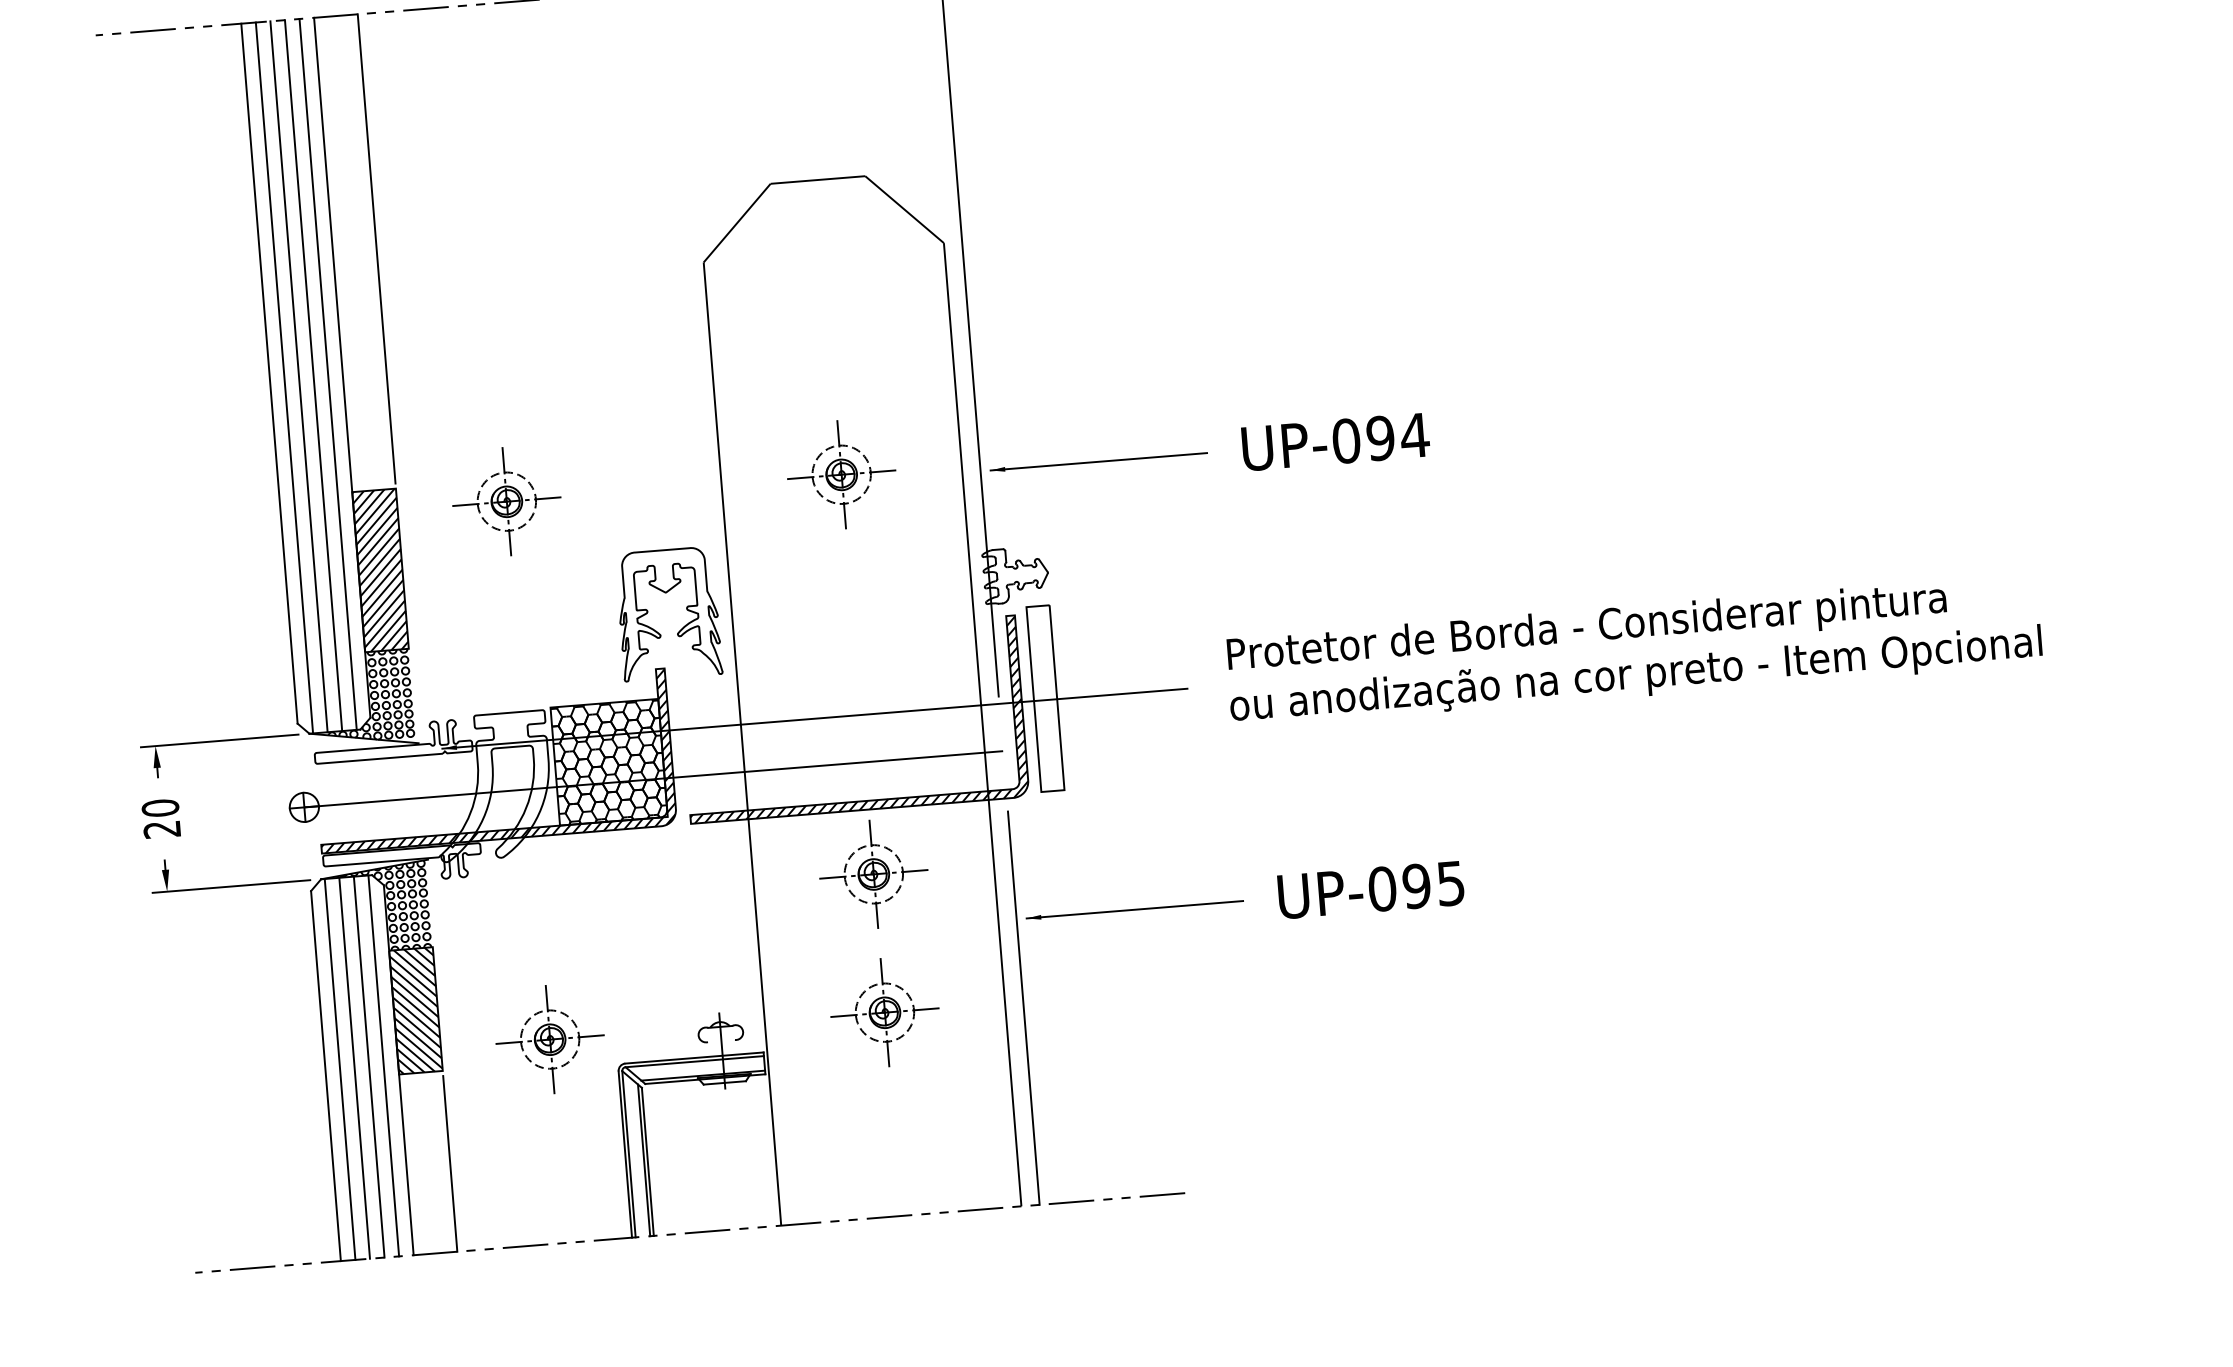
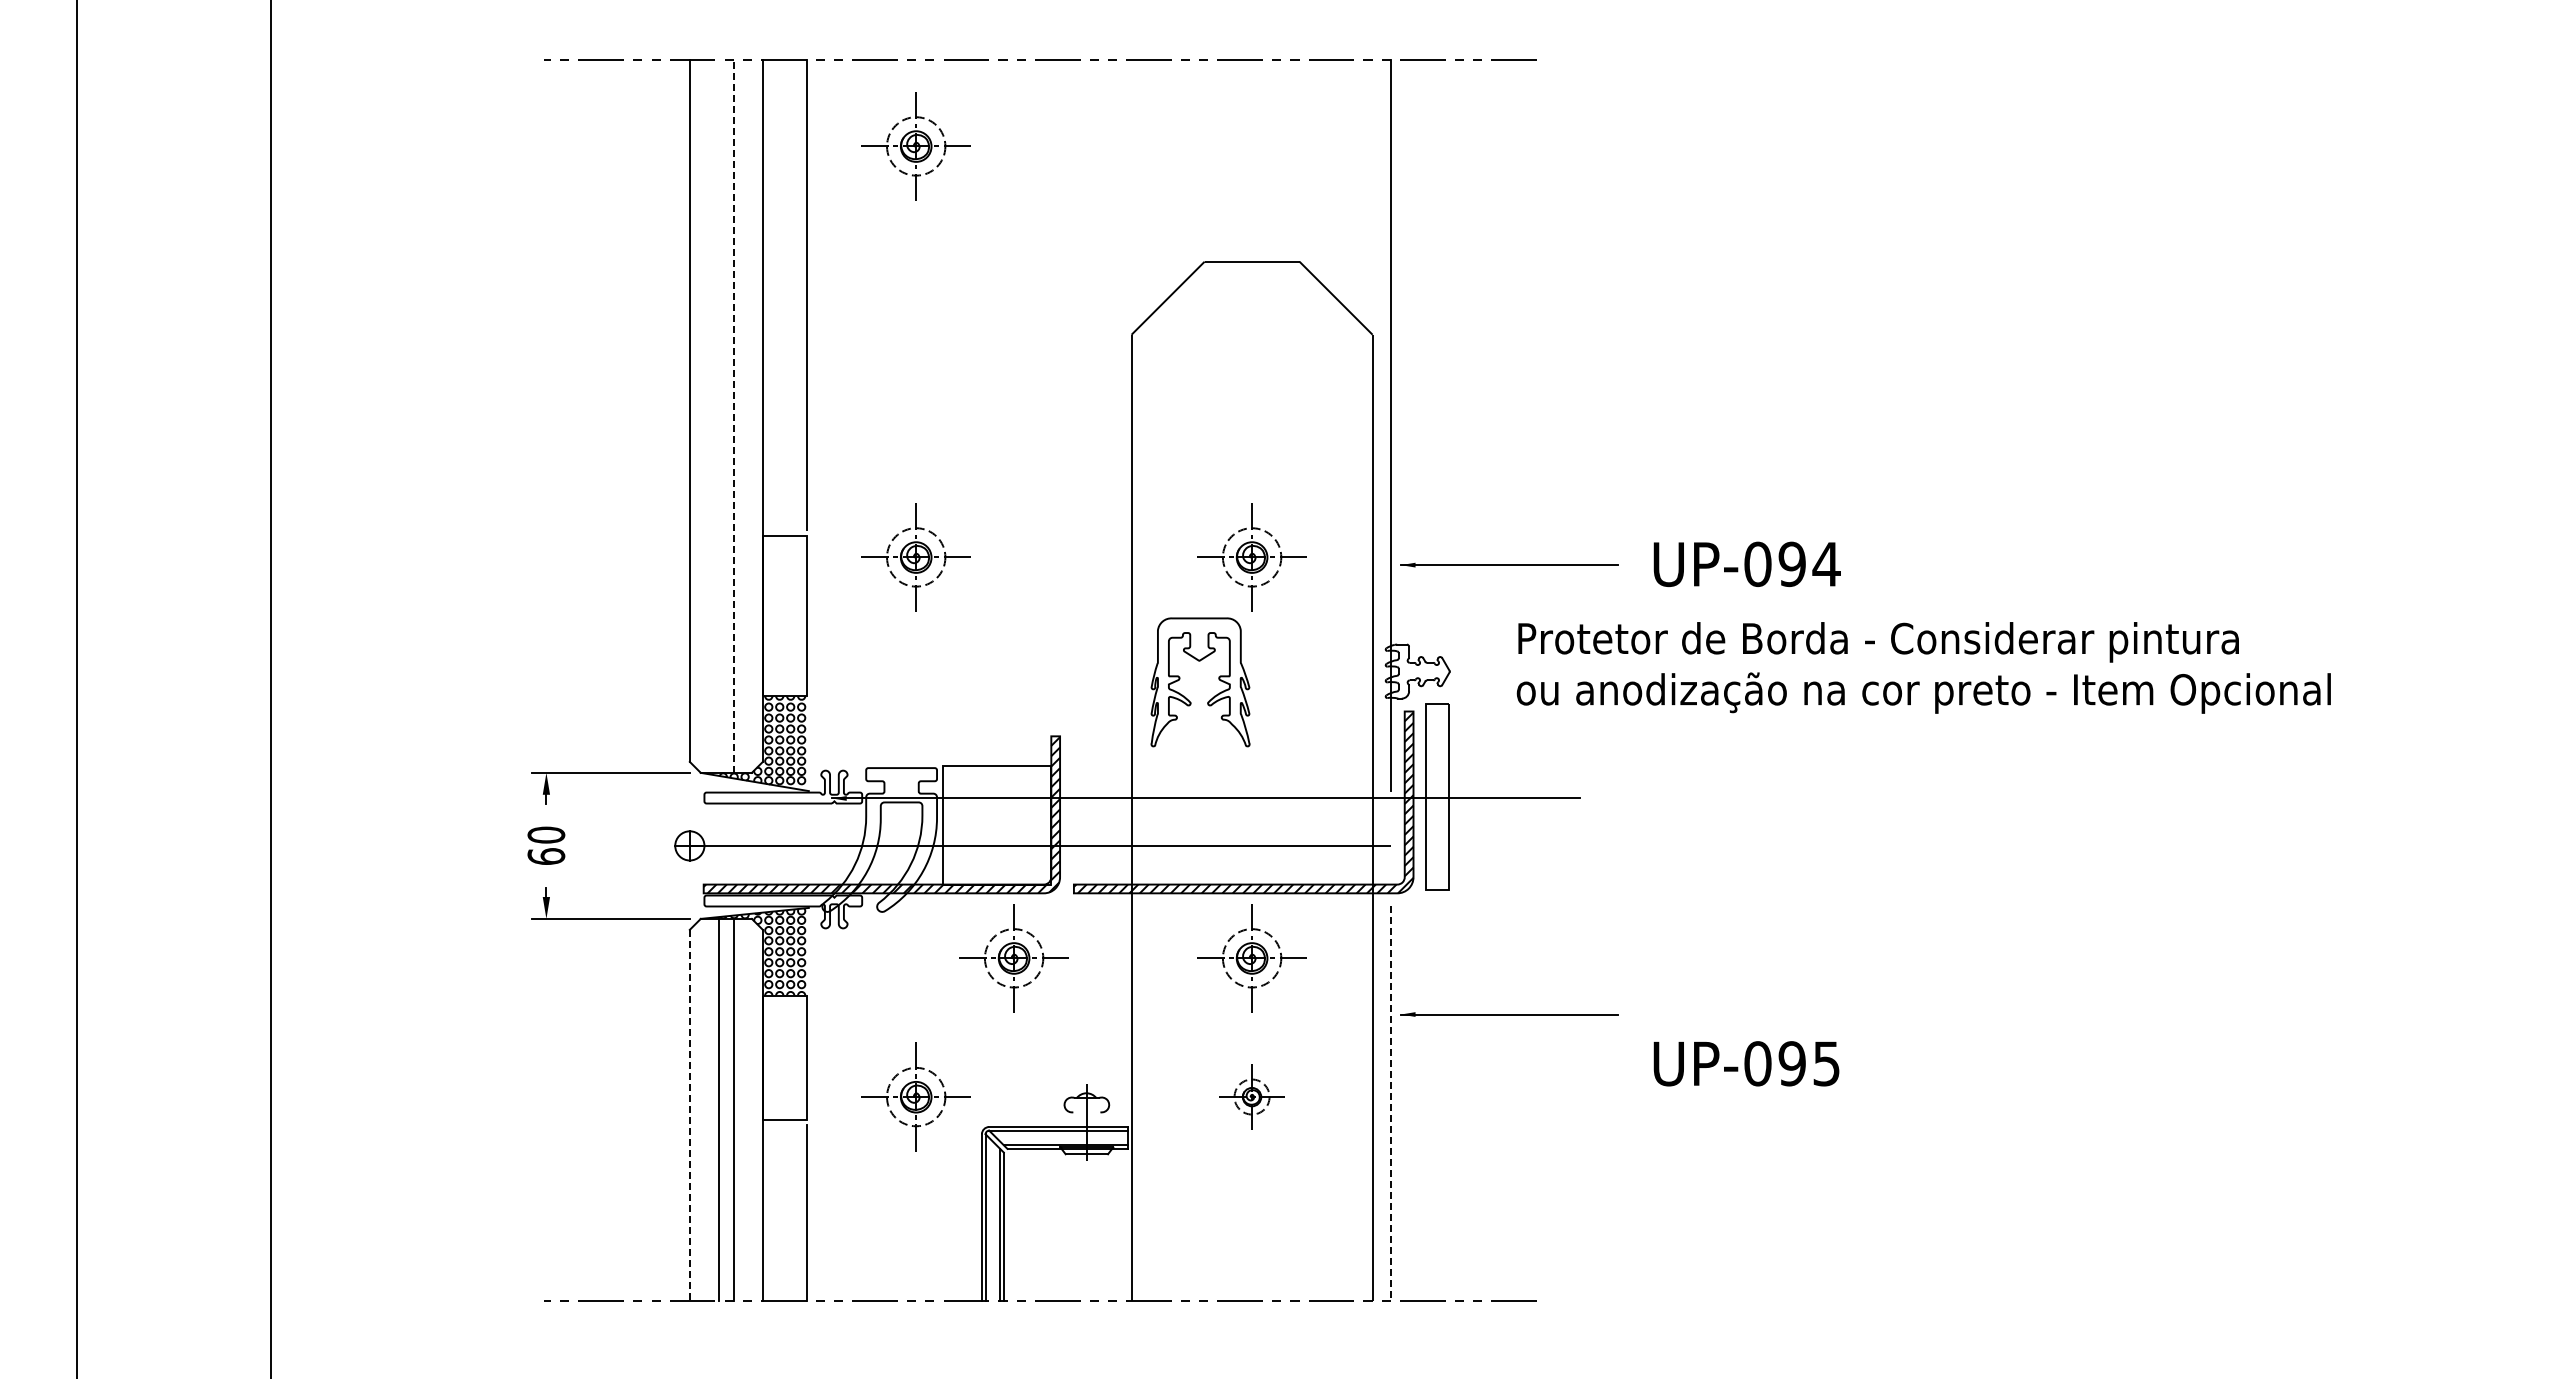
part: (473, 92) -> (915, 146), added
line: (328, 373) -> (748, 415), removed
line: (299, 375) -> (719, 415), removed
line: (313, 375) -> (733, 416), solid -> dashed
line: (284, 377) -> (704, 415), removed
hatch: (380, 570) -> (784, 615), removed
part: (686, 609) -> (1218, 679), moved
text: (1633, 650) -> (1923, 667), moved
hatch: (609, 762) -> (997, 825), removed
text: (162, 829) -> (546, 856), 20 -> 60
text: (1371, 889) -> (1746, 1063), moved
part: (636, 893) -> (1013, 958), added
line: (1023, 1008) -> (1390, 1104), solid -> dashed
hatch: (415, 1010) -> (784, 1057), removed
part: (884, 1012) -> (1251, 1096), size x0.6
line: (383, 1065) -> (748, 1109), removed
line: (340, 1068) -> (704, 1109), removed
line: (325, 1076) -> (689, 1115), solid -> dashed

